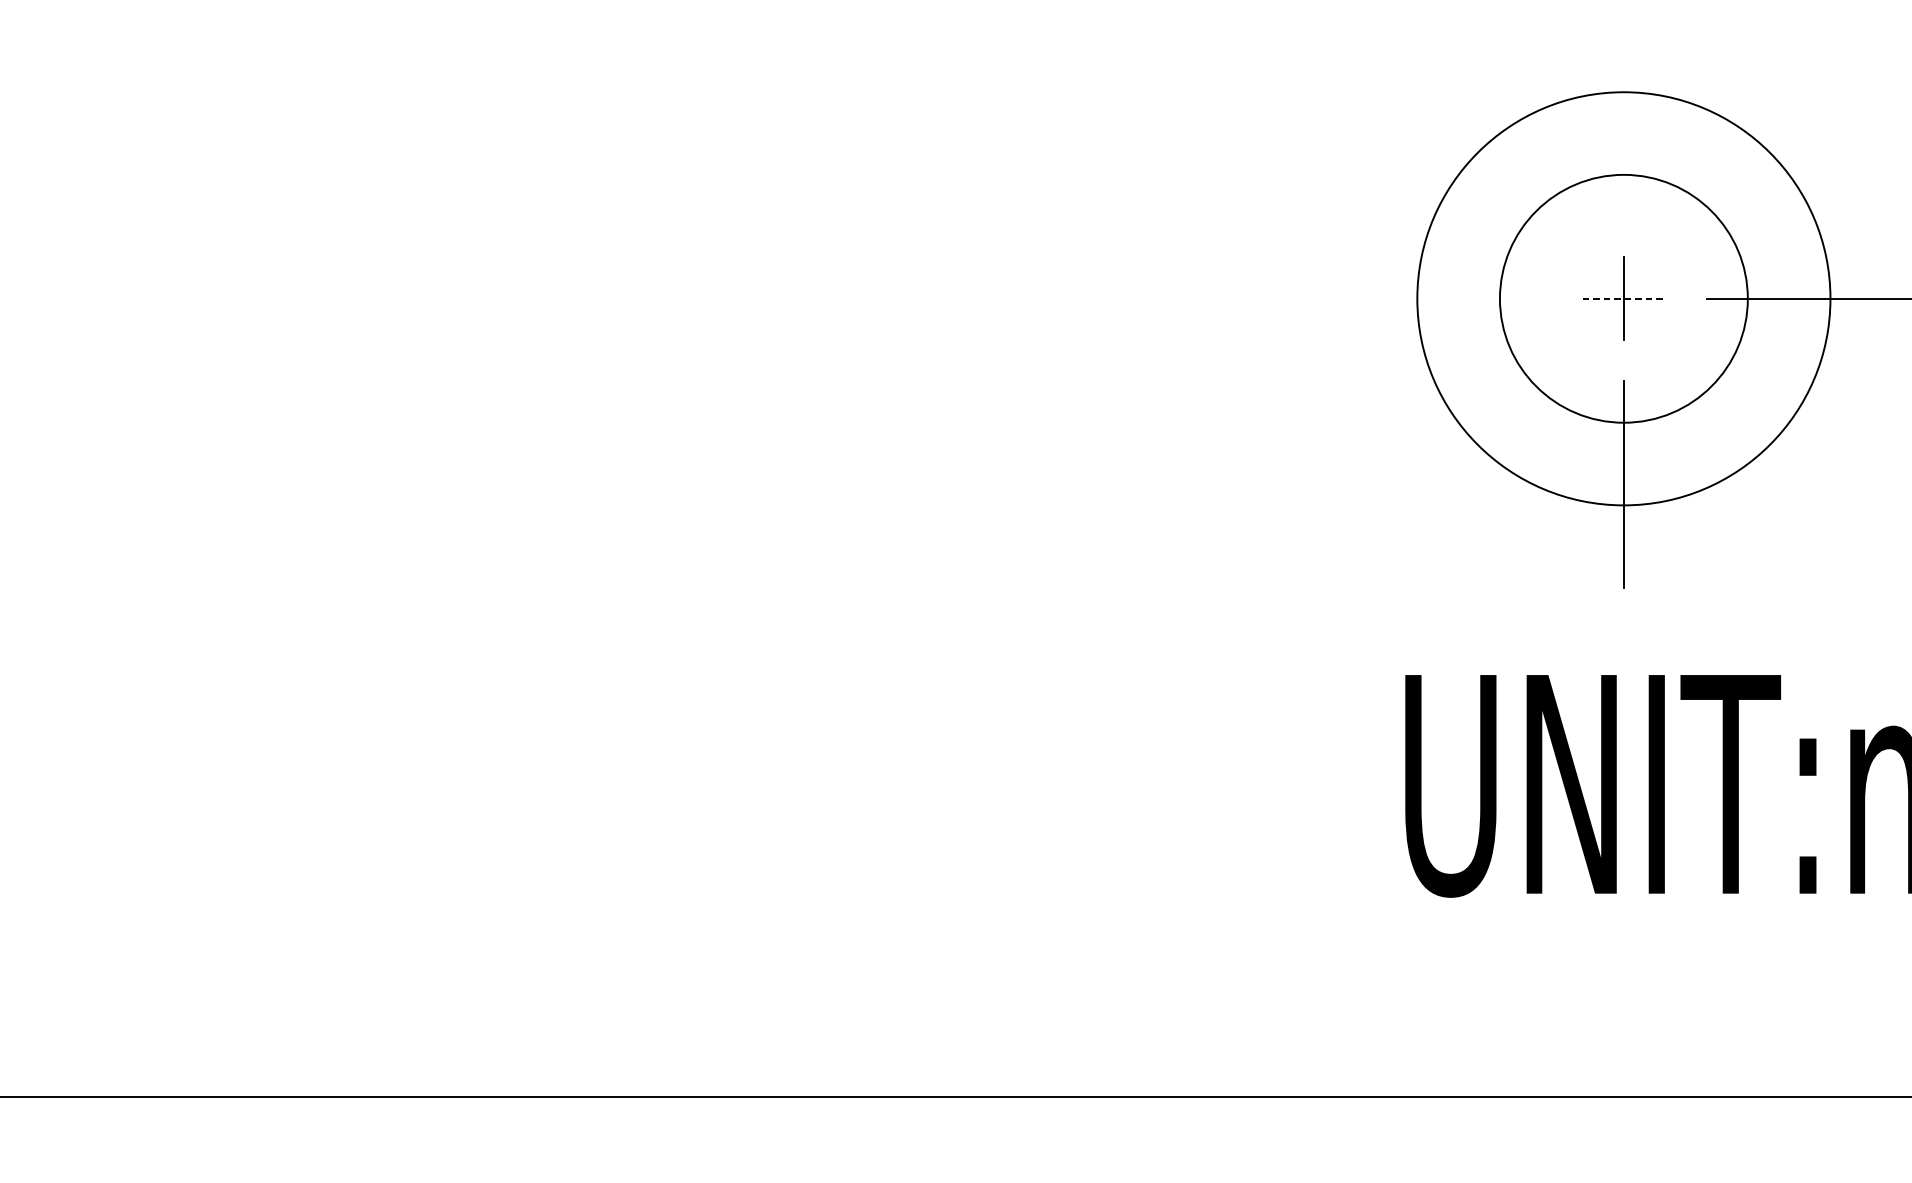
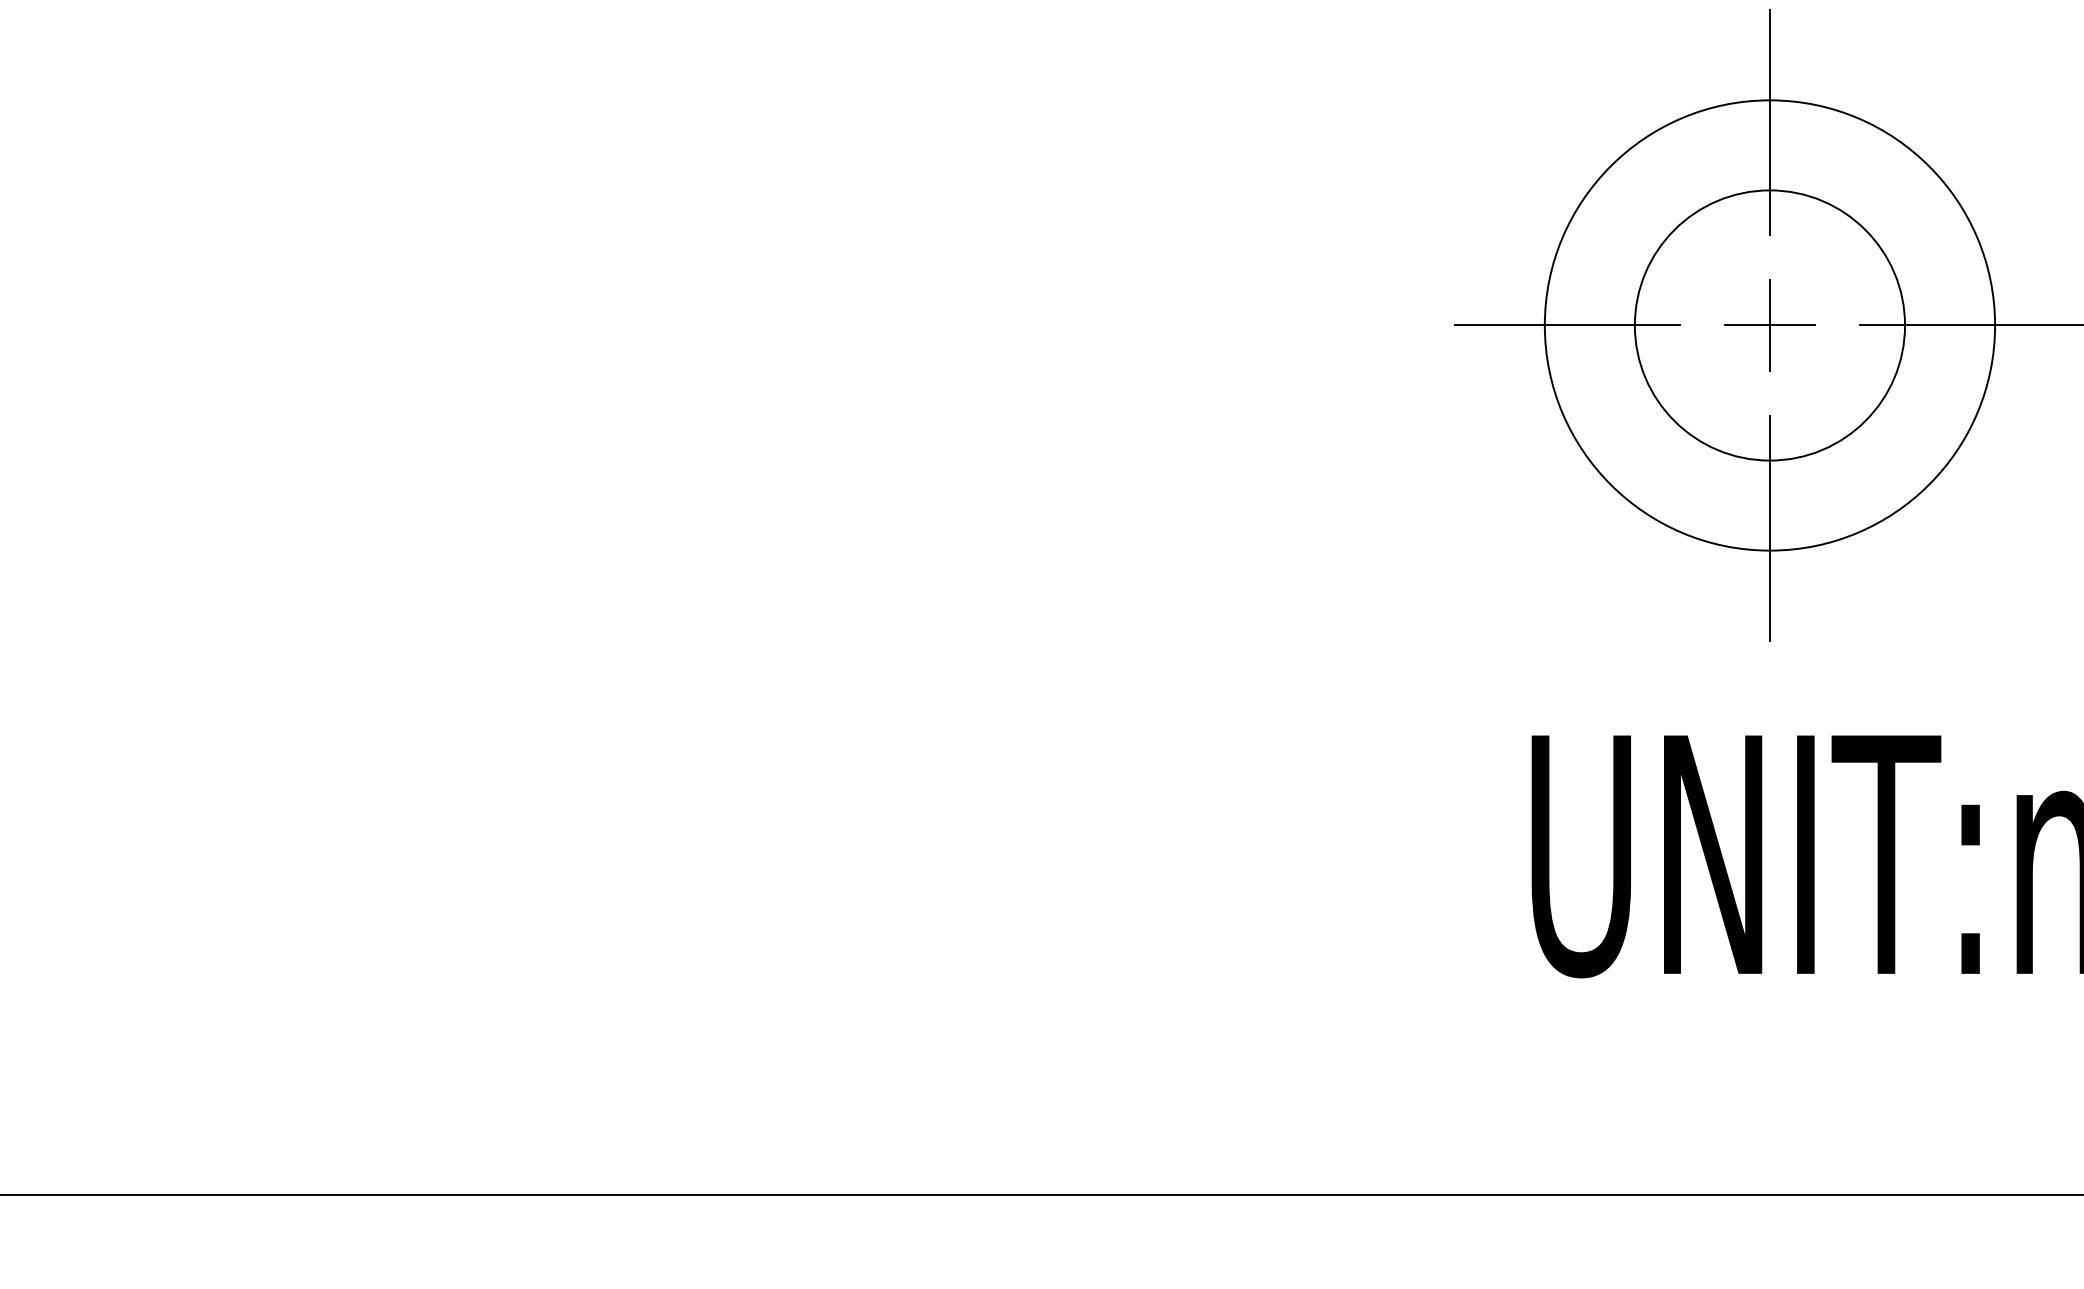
line: (1623, 112) -> (1769, 122), added
line: (1437, 298) -> (1566, 325), added
line: (1624, 298) -> (1770, 325), dashed -> solid

